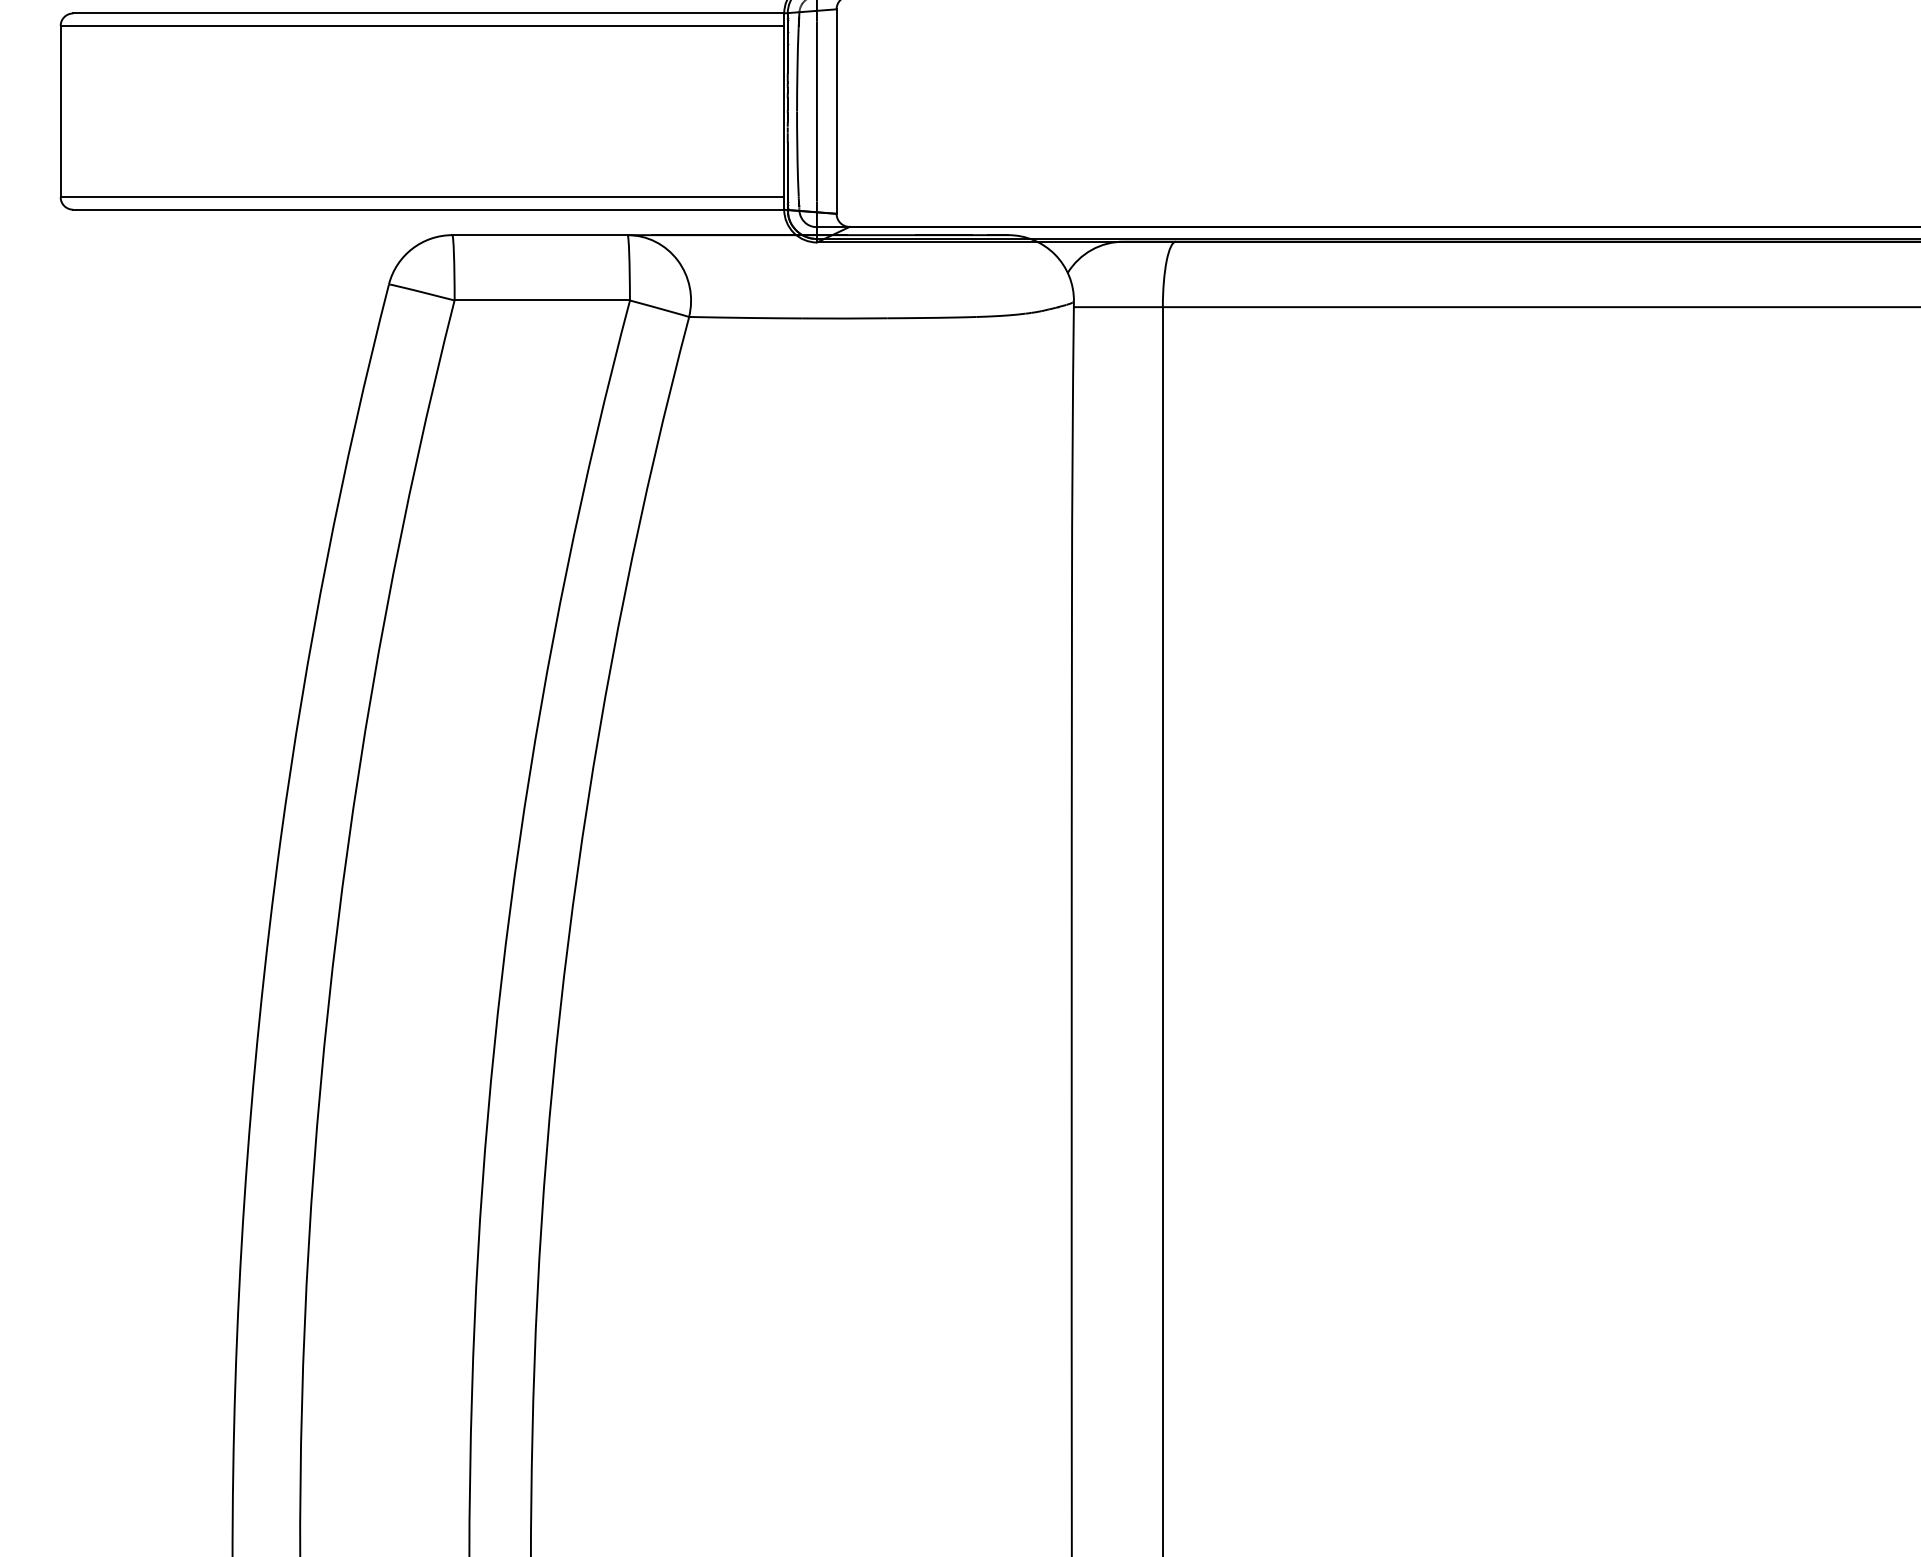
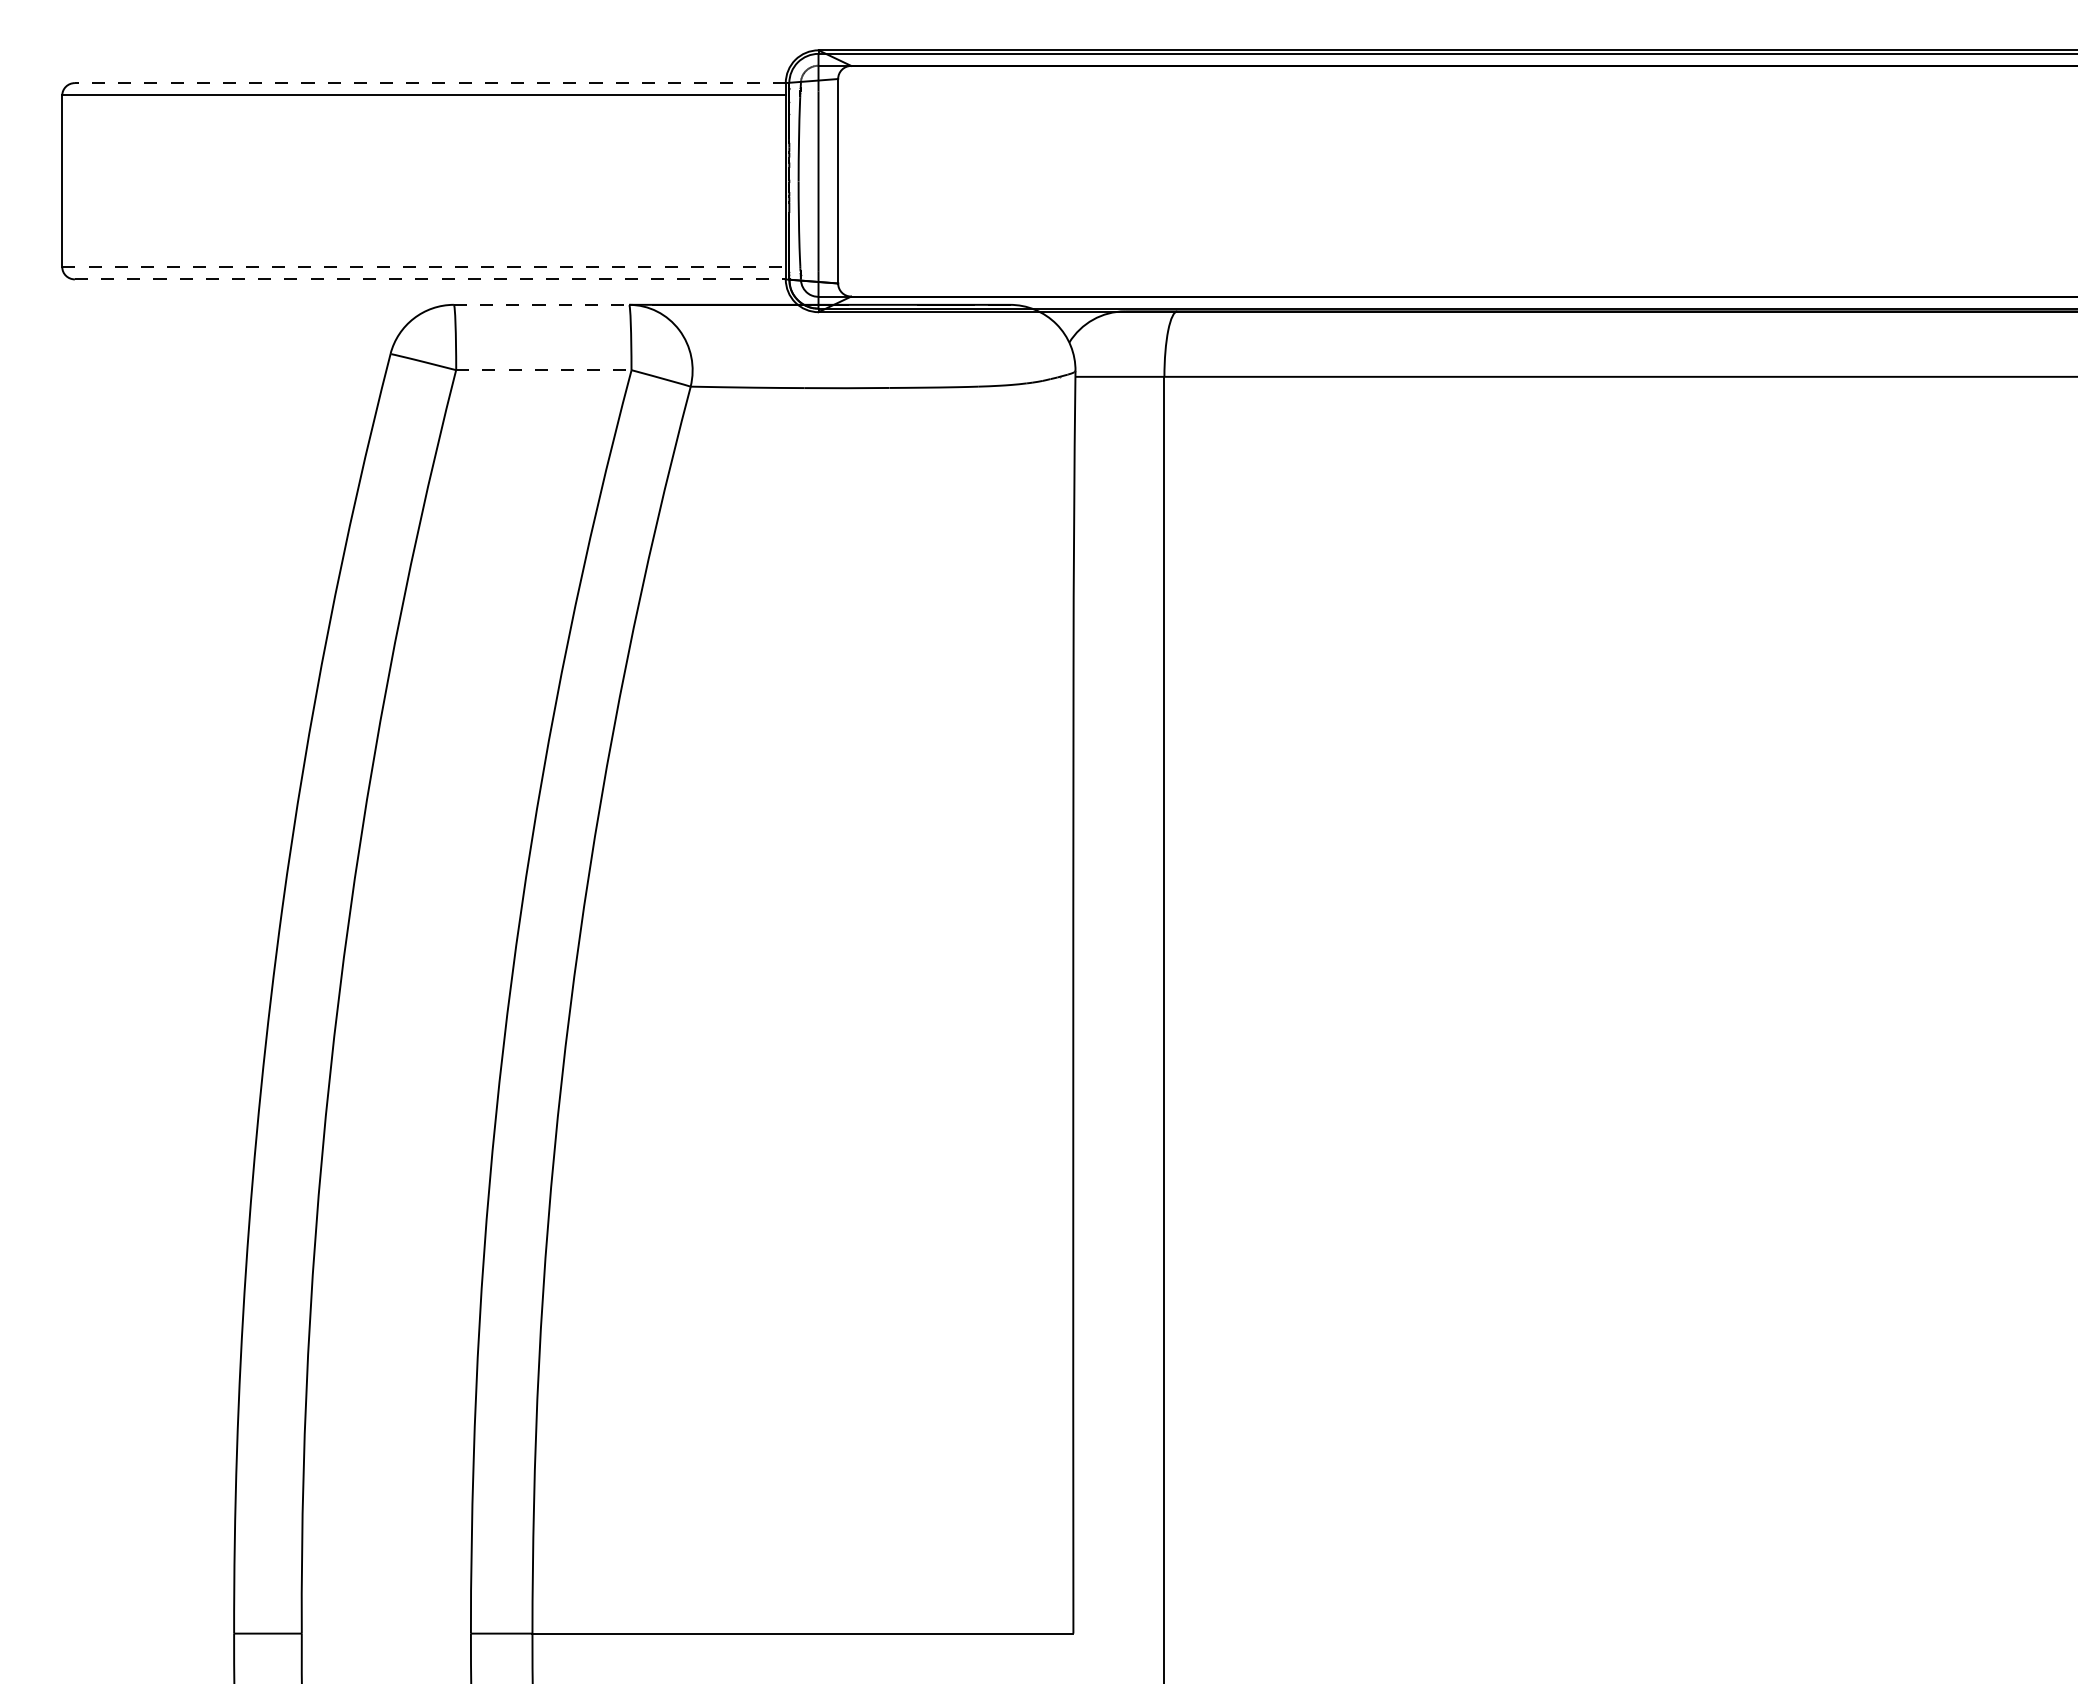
line: (427, 13) -> (429, 83), solid -> dashed
line: (422, 197) -> (424, 267), solid -> dashed
line: (428, 209) -> (430, 279), solid -> dashed
line: (539, 234) -> (541, 304), solid -> dashed
line: (541, 300) -> (543, 370), solid -> dashed

